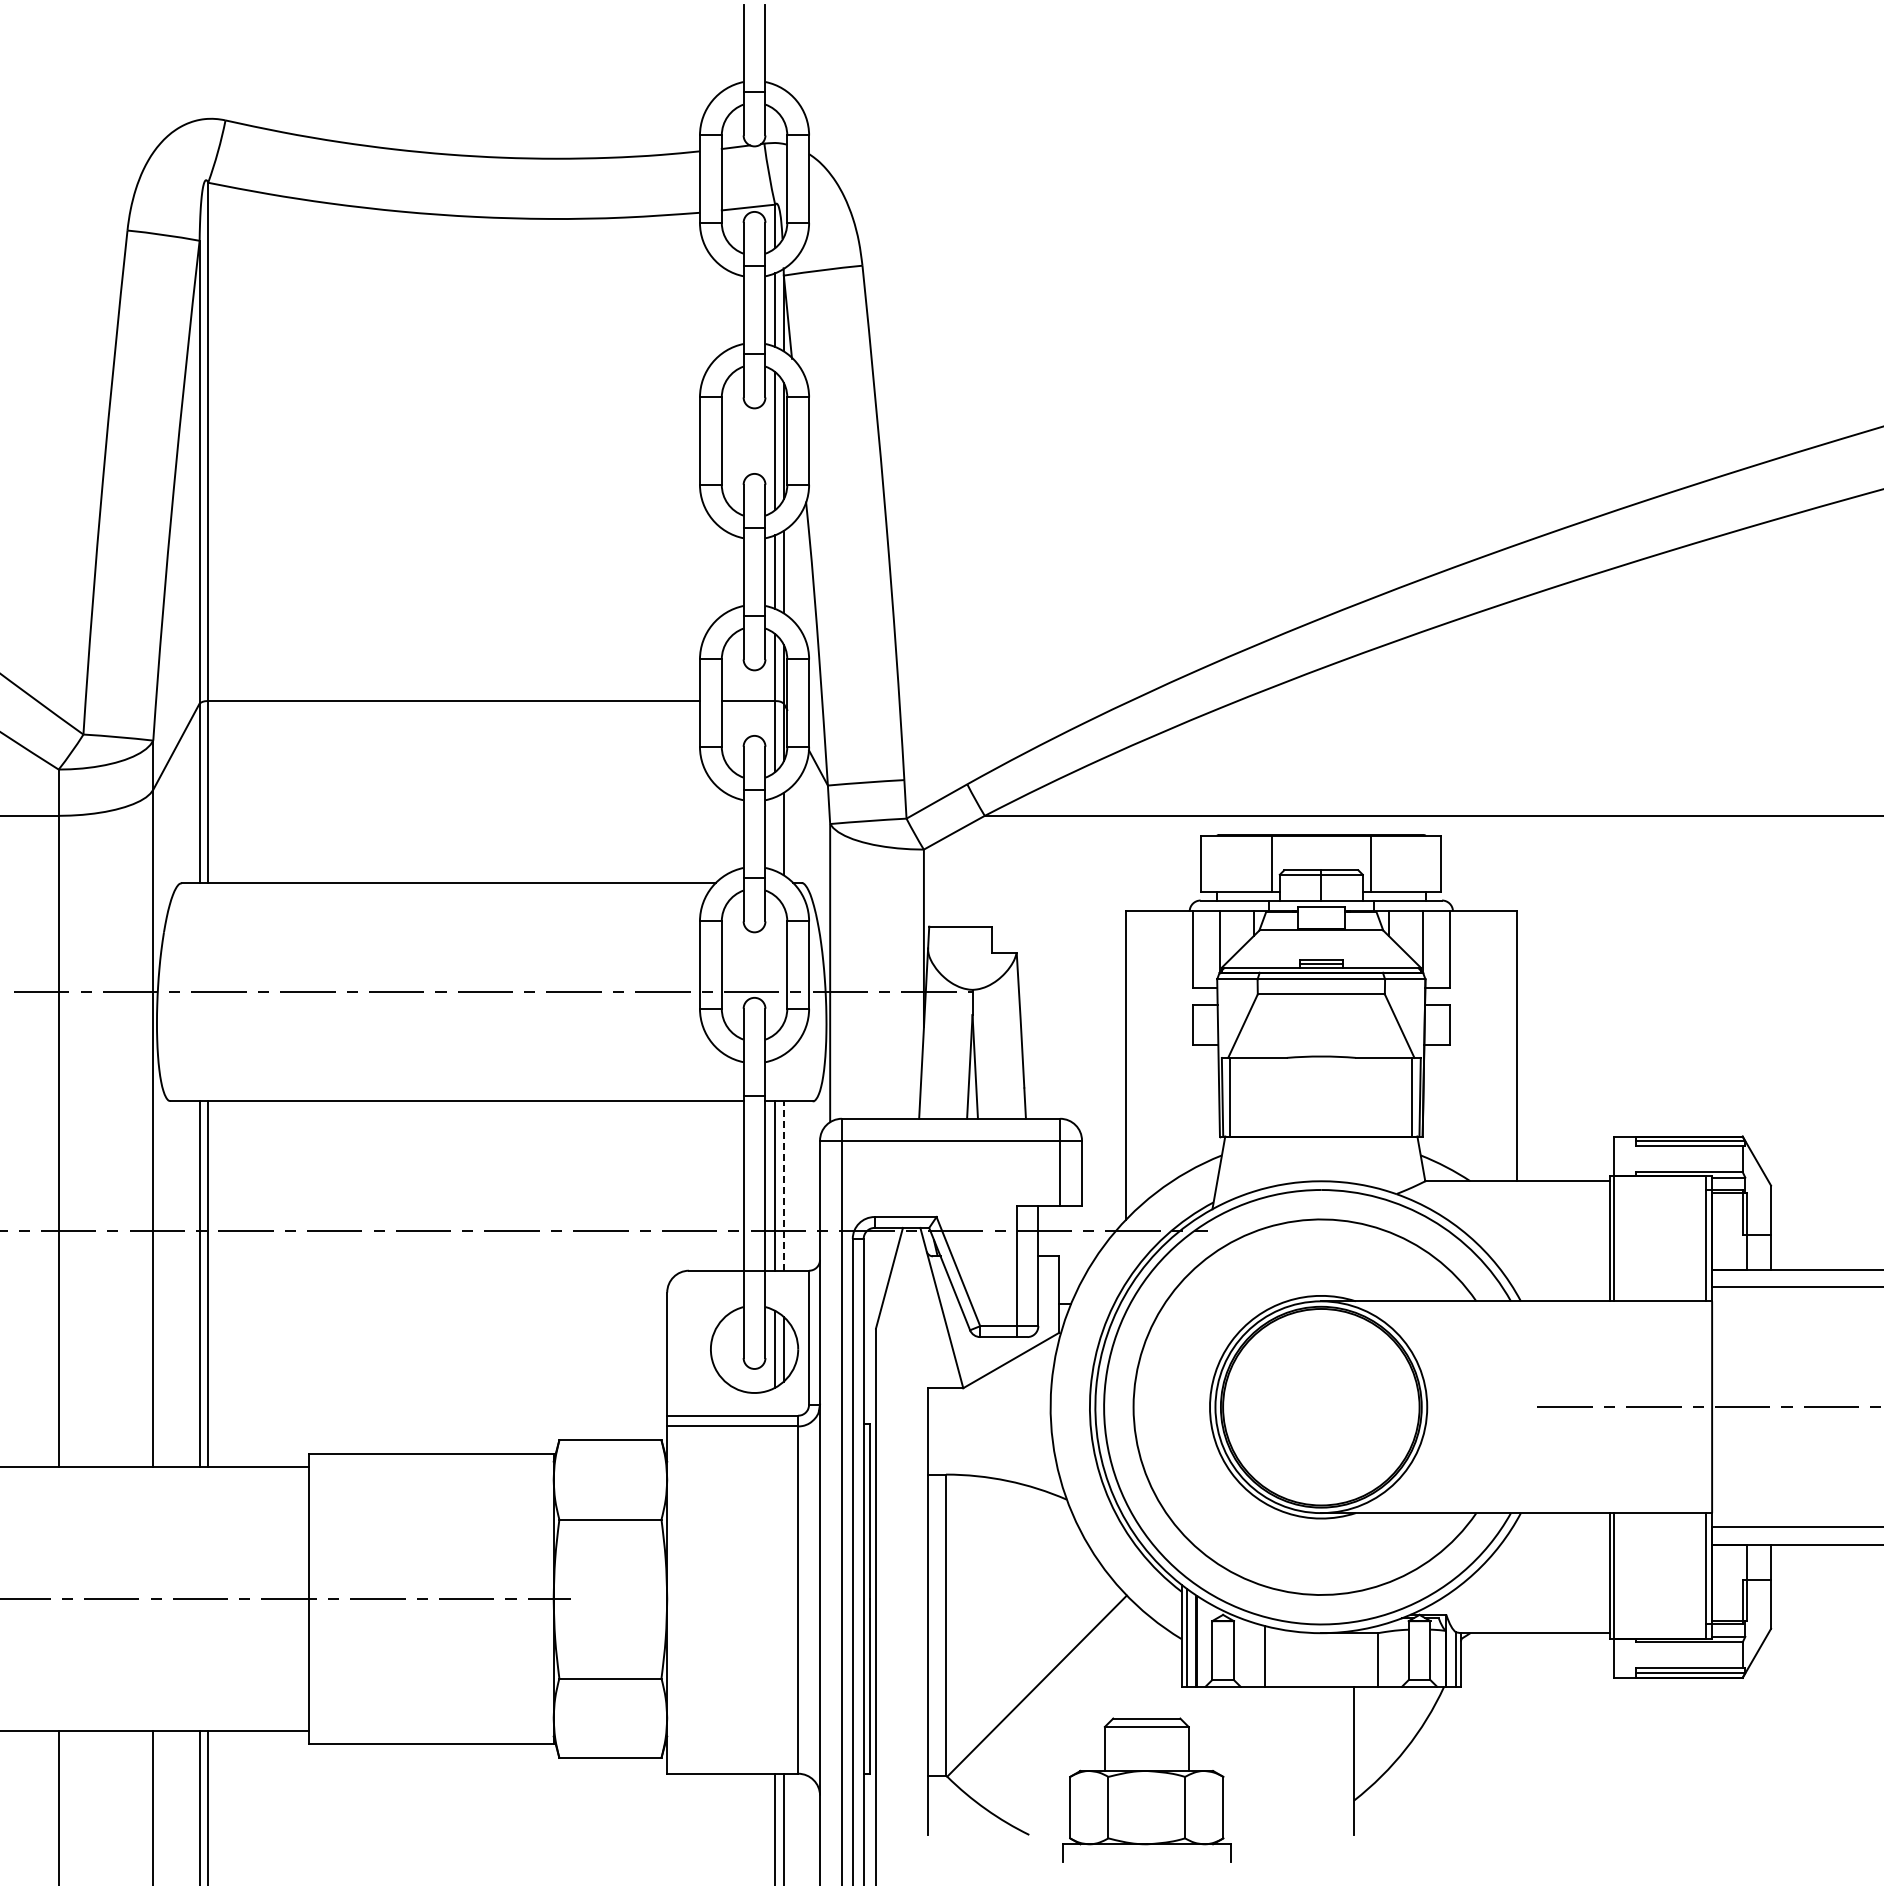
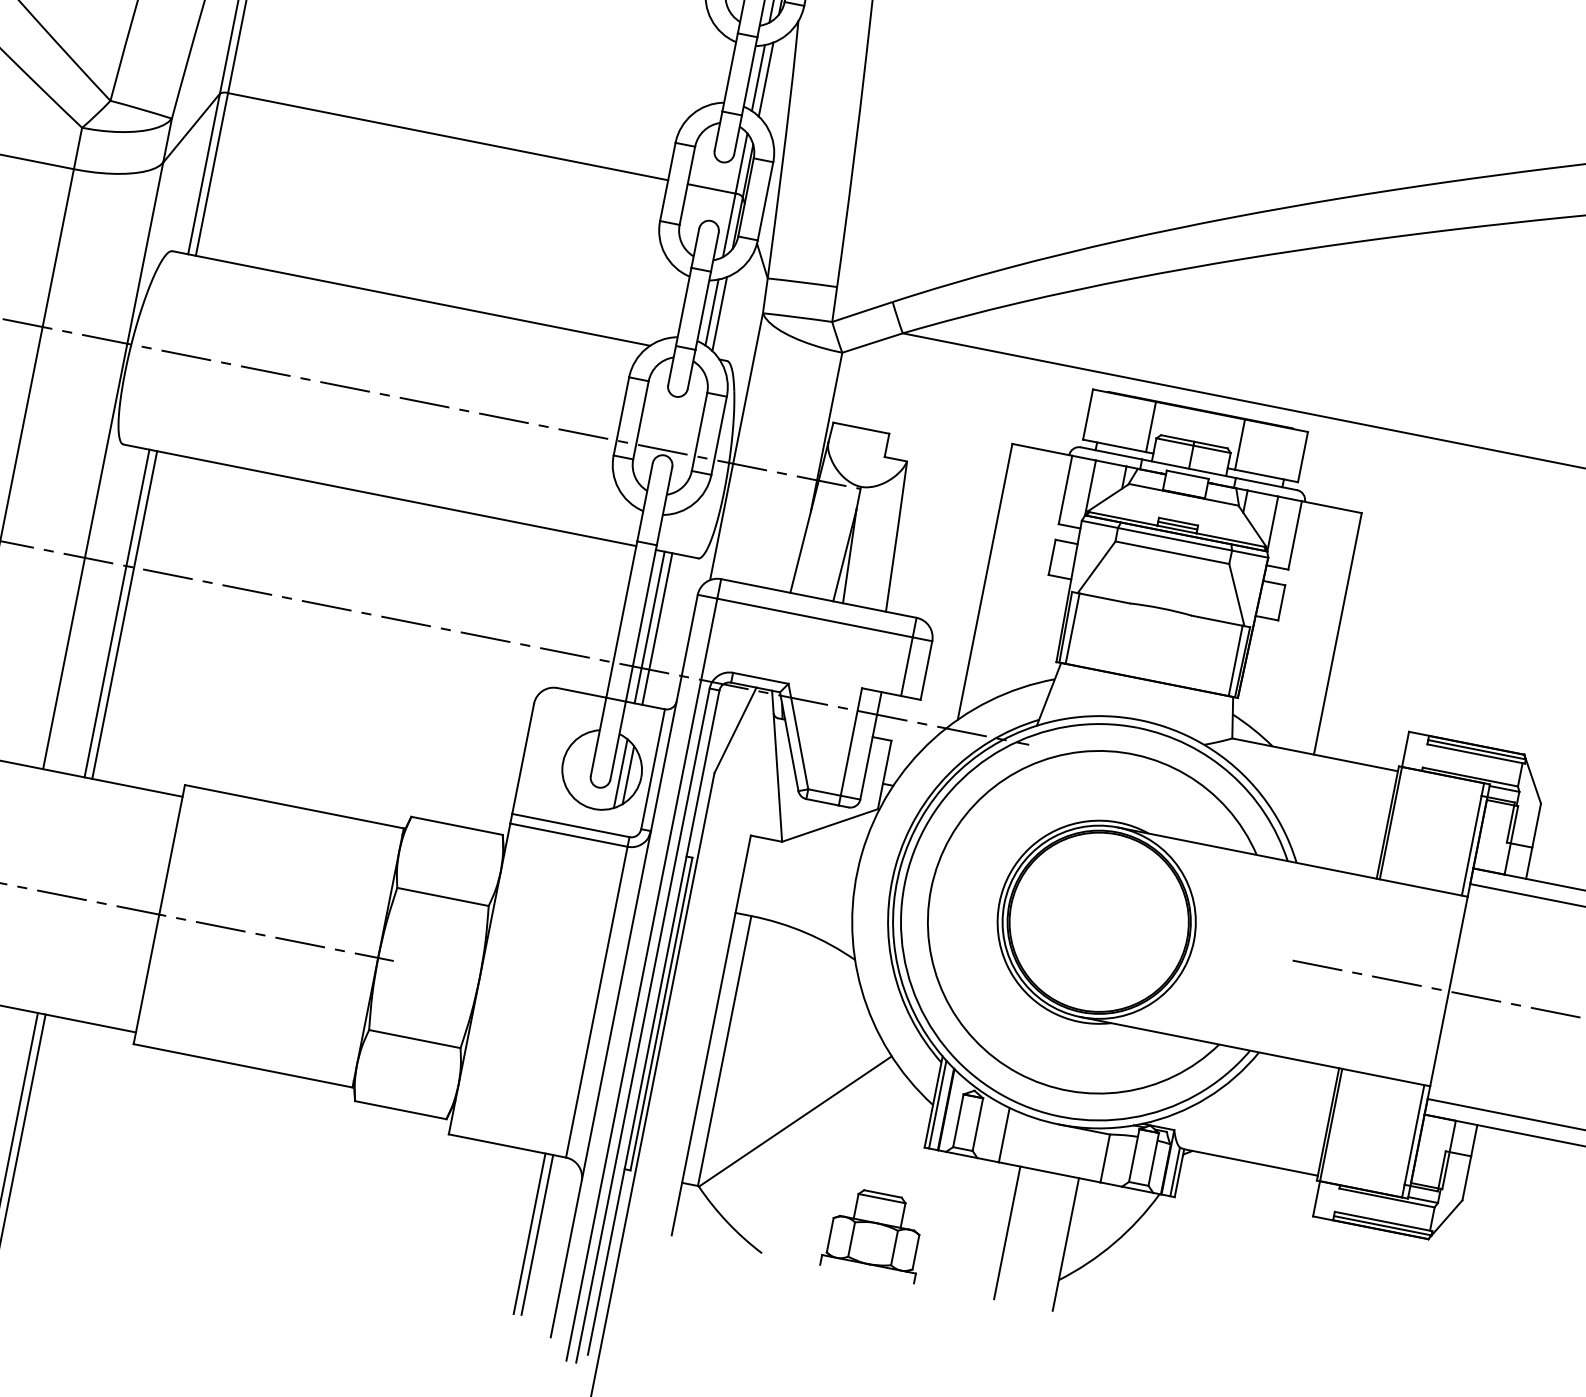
line: (775, 833) -> (712, 312), added
line: (783, 1186) -> (656, 629), dashed -> solid
line: (1288, 1760) -> (1007, 1232), added
part: (1146, 1789) -> (874, 1233), size x0.62

